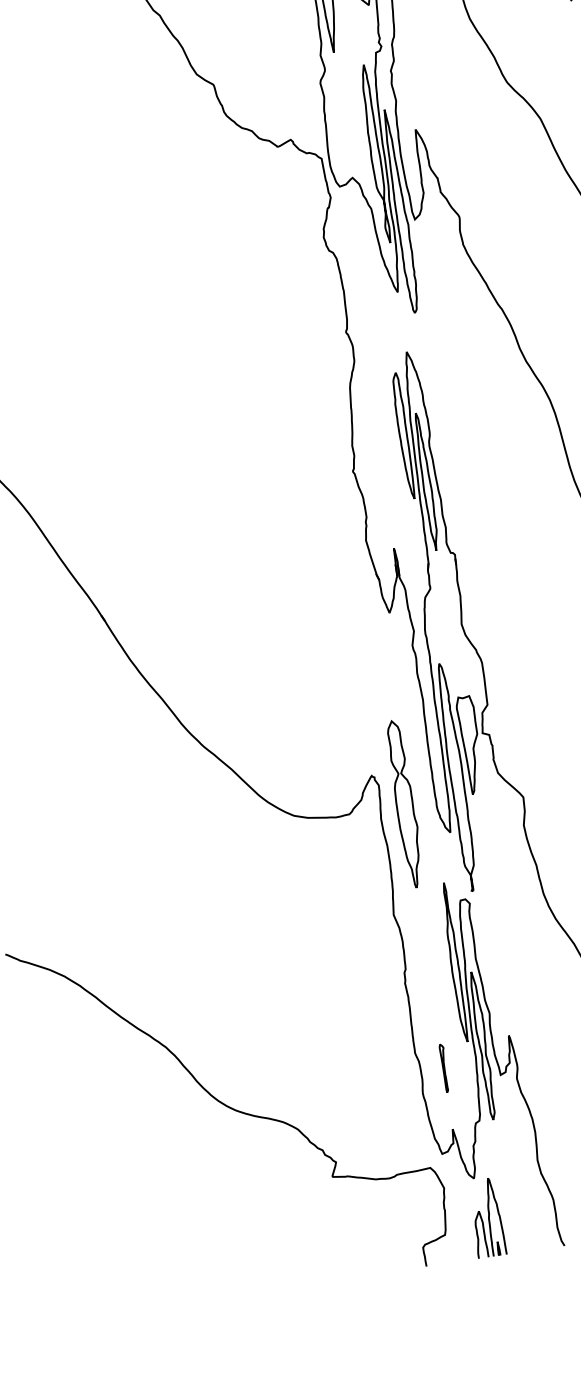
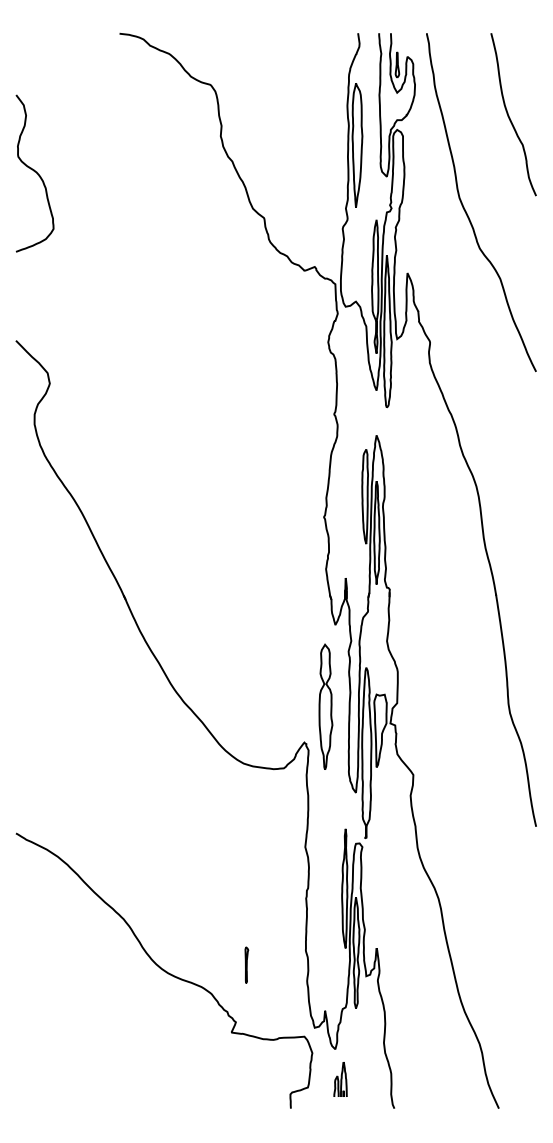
part: (404, 803) -> (325, 706), moved
part: (443, 1067) -> (246, 964), moved
part: (486, 1217) -> (340, 1079), size x0.6

